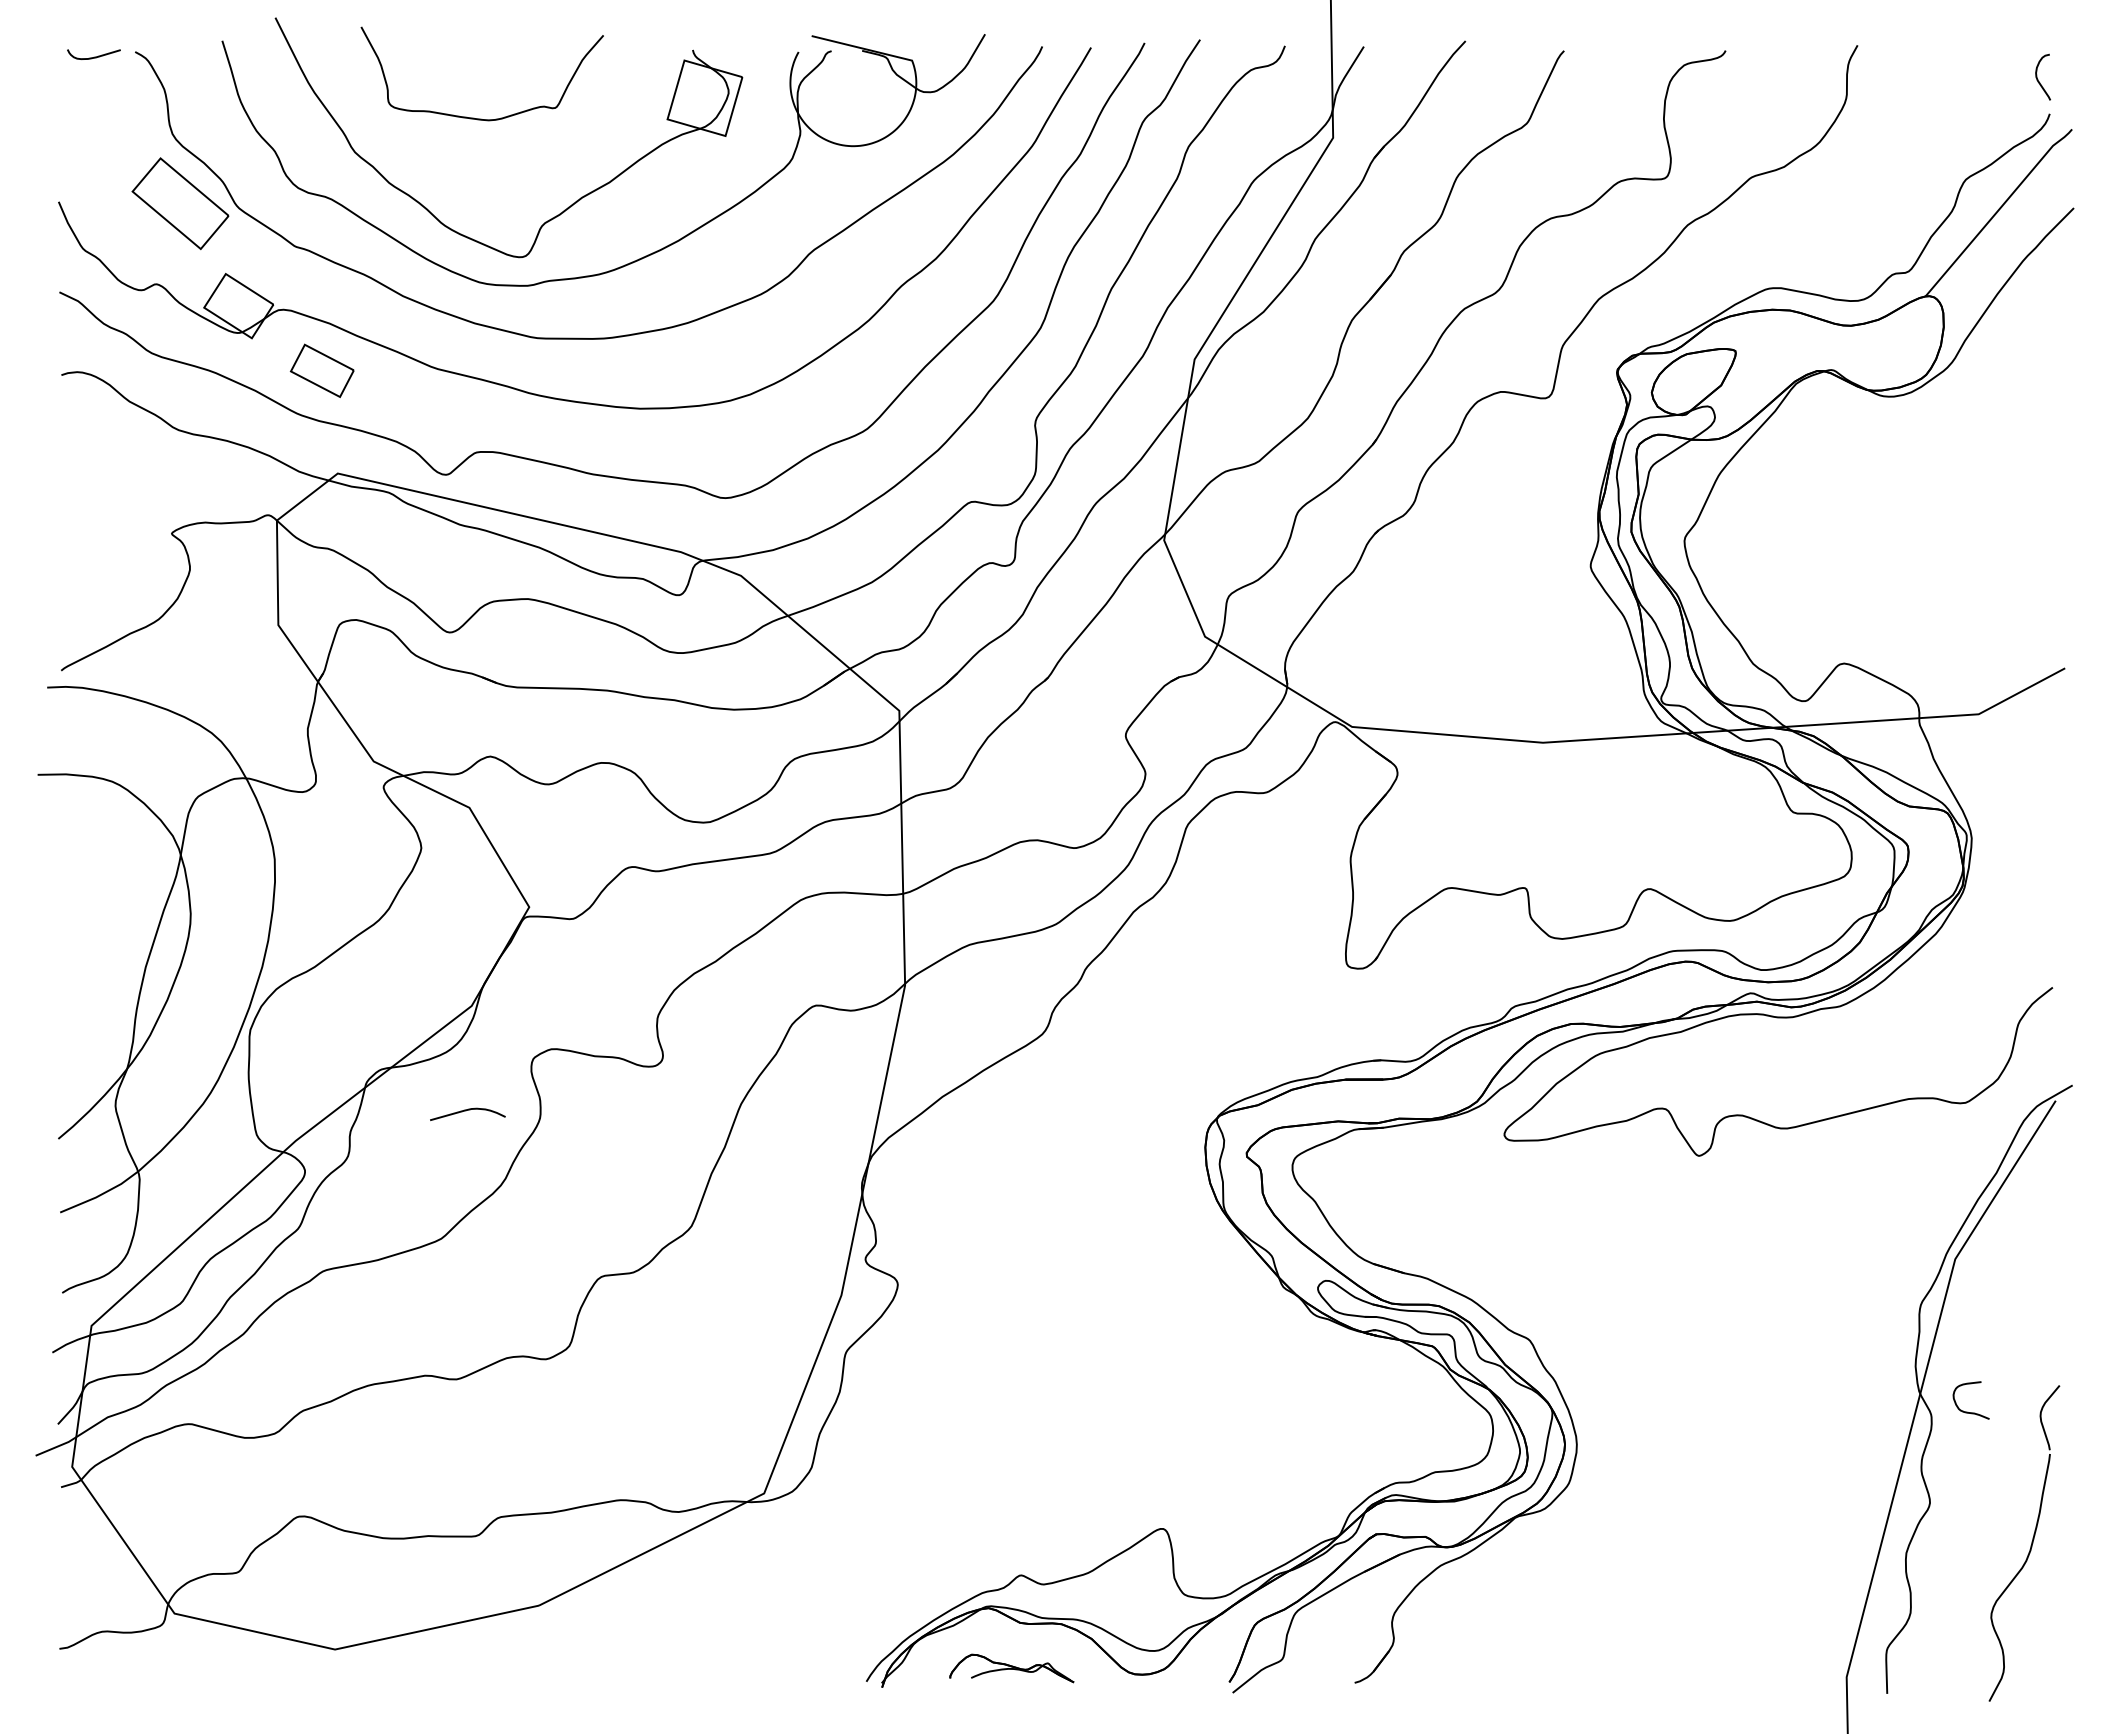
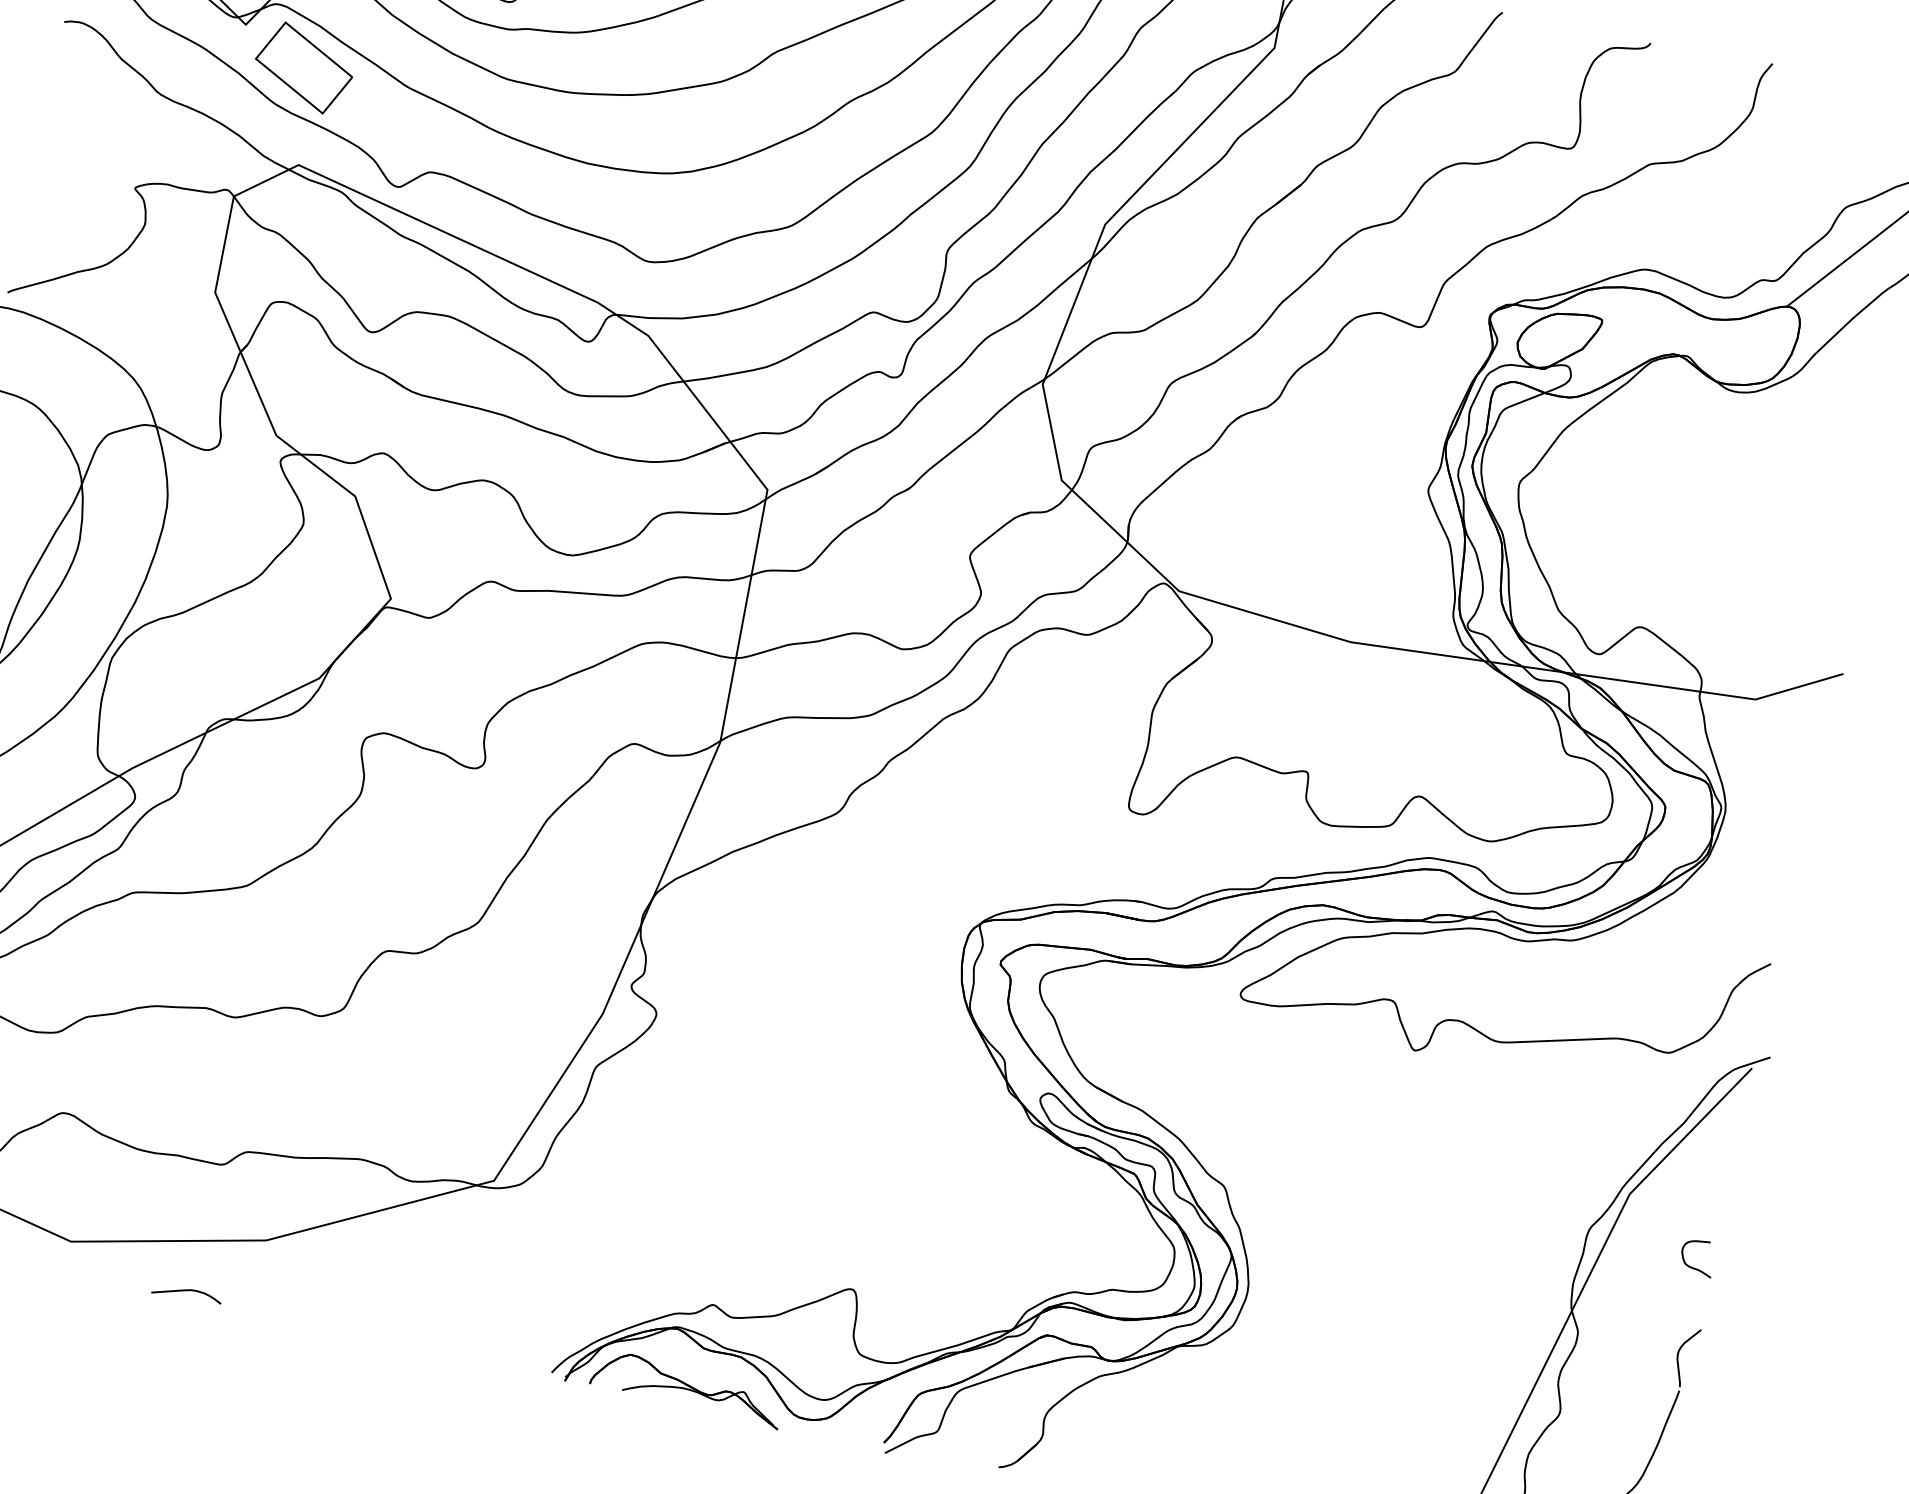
part: (322, 370) -> (304, 67), size x1.67
curve: (466, 1111) -> (186, 1291), moved
curve: (1967, 1411) -> (1692, 1266), moved
part: (1011, 1668) -> (687, 1388), size x1.67

